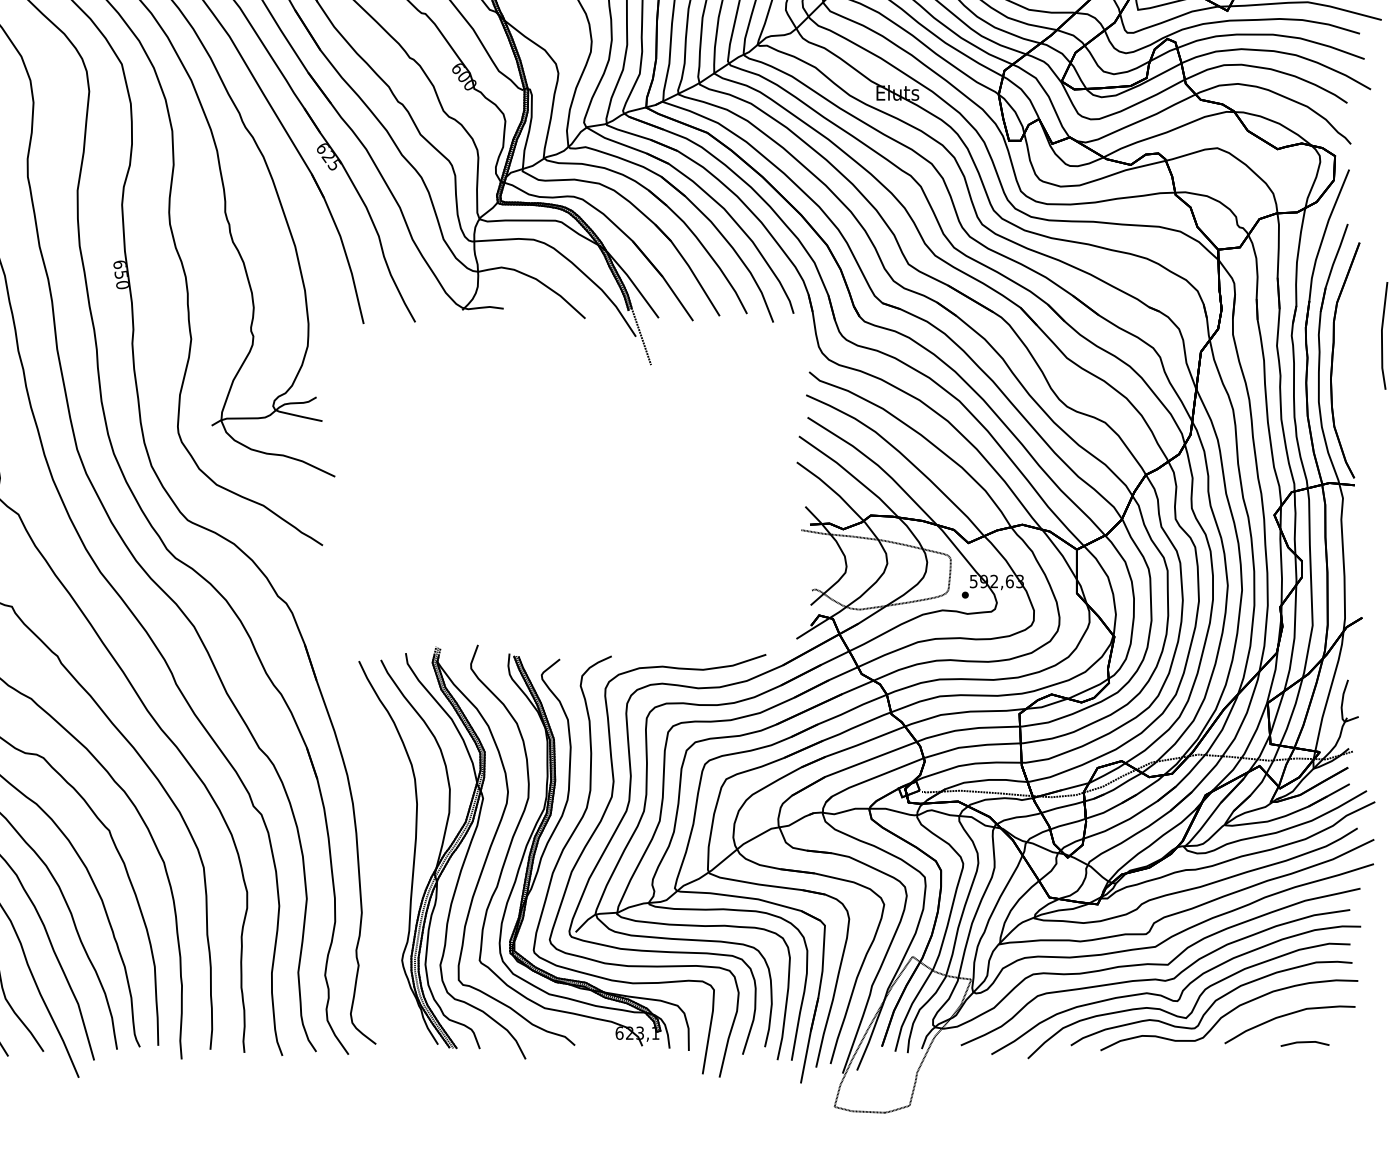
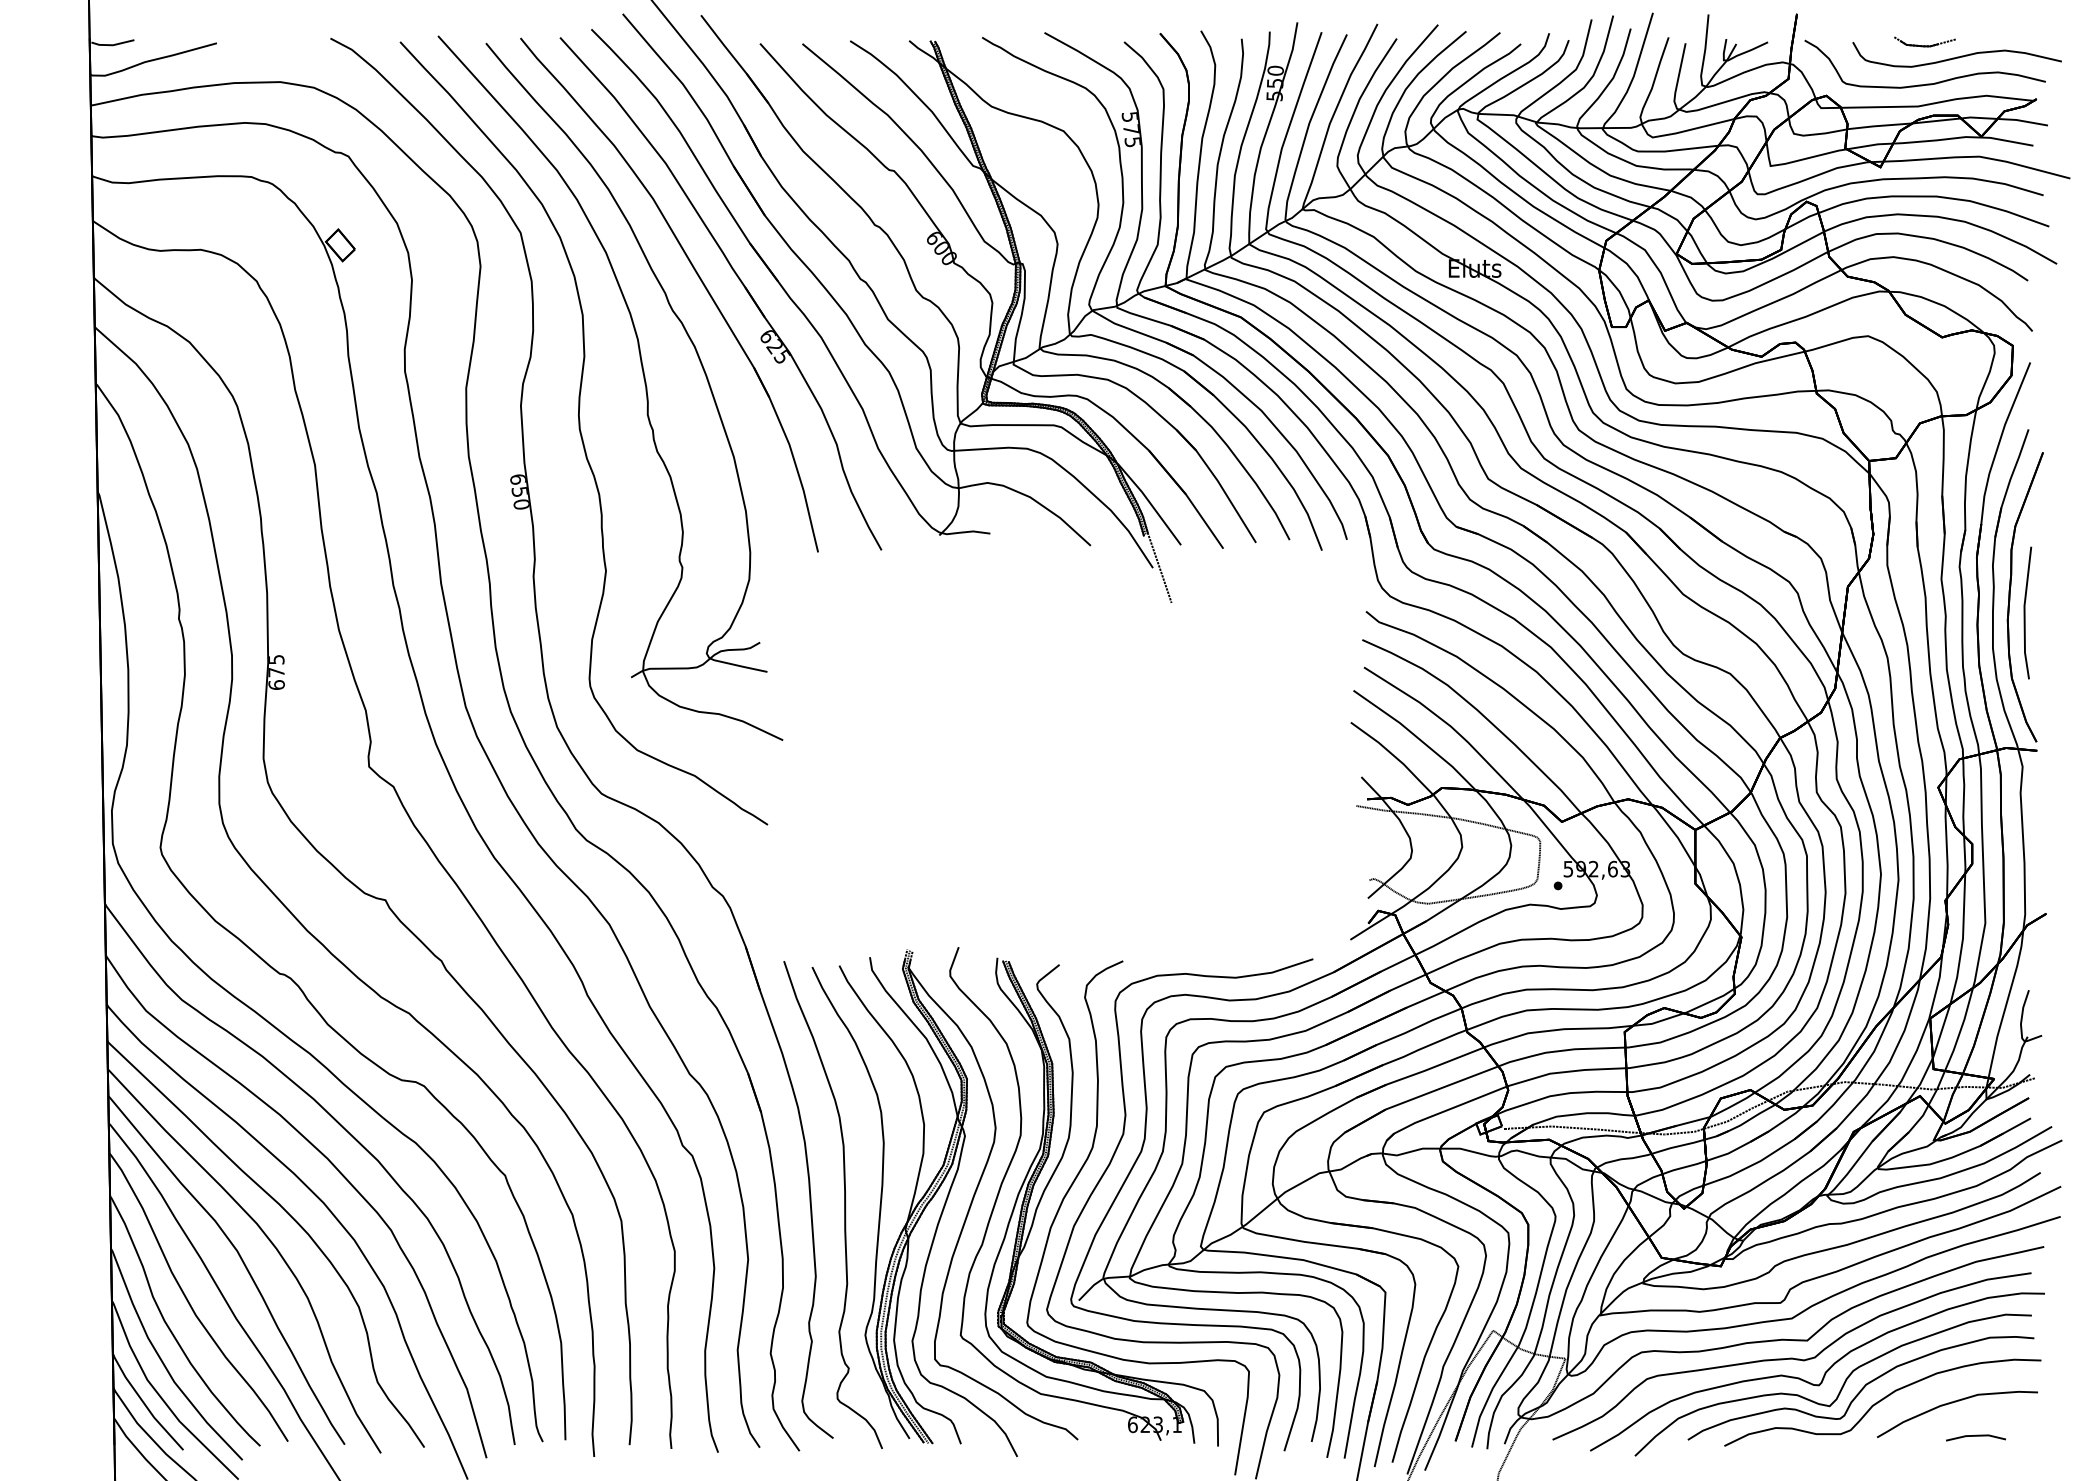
part: (1384, 335) -> (2027, 612), moved
part: (385, 854) -> (844, 1205), added

